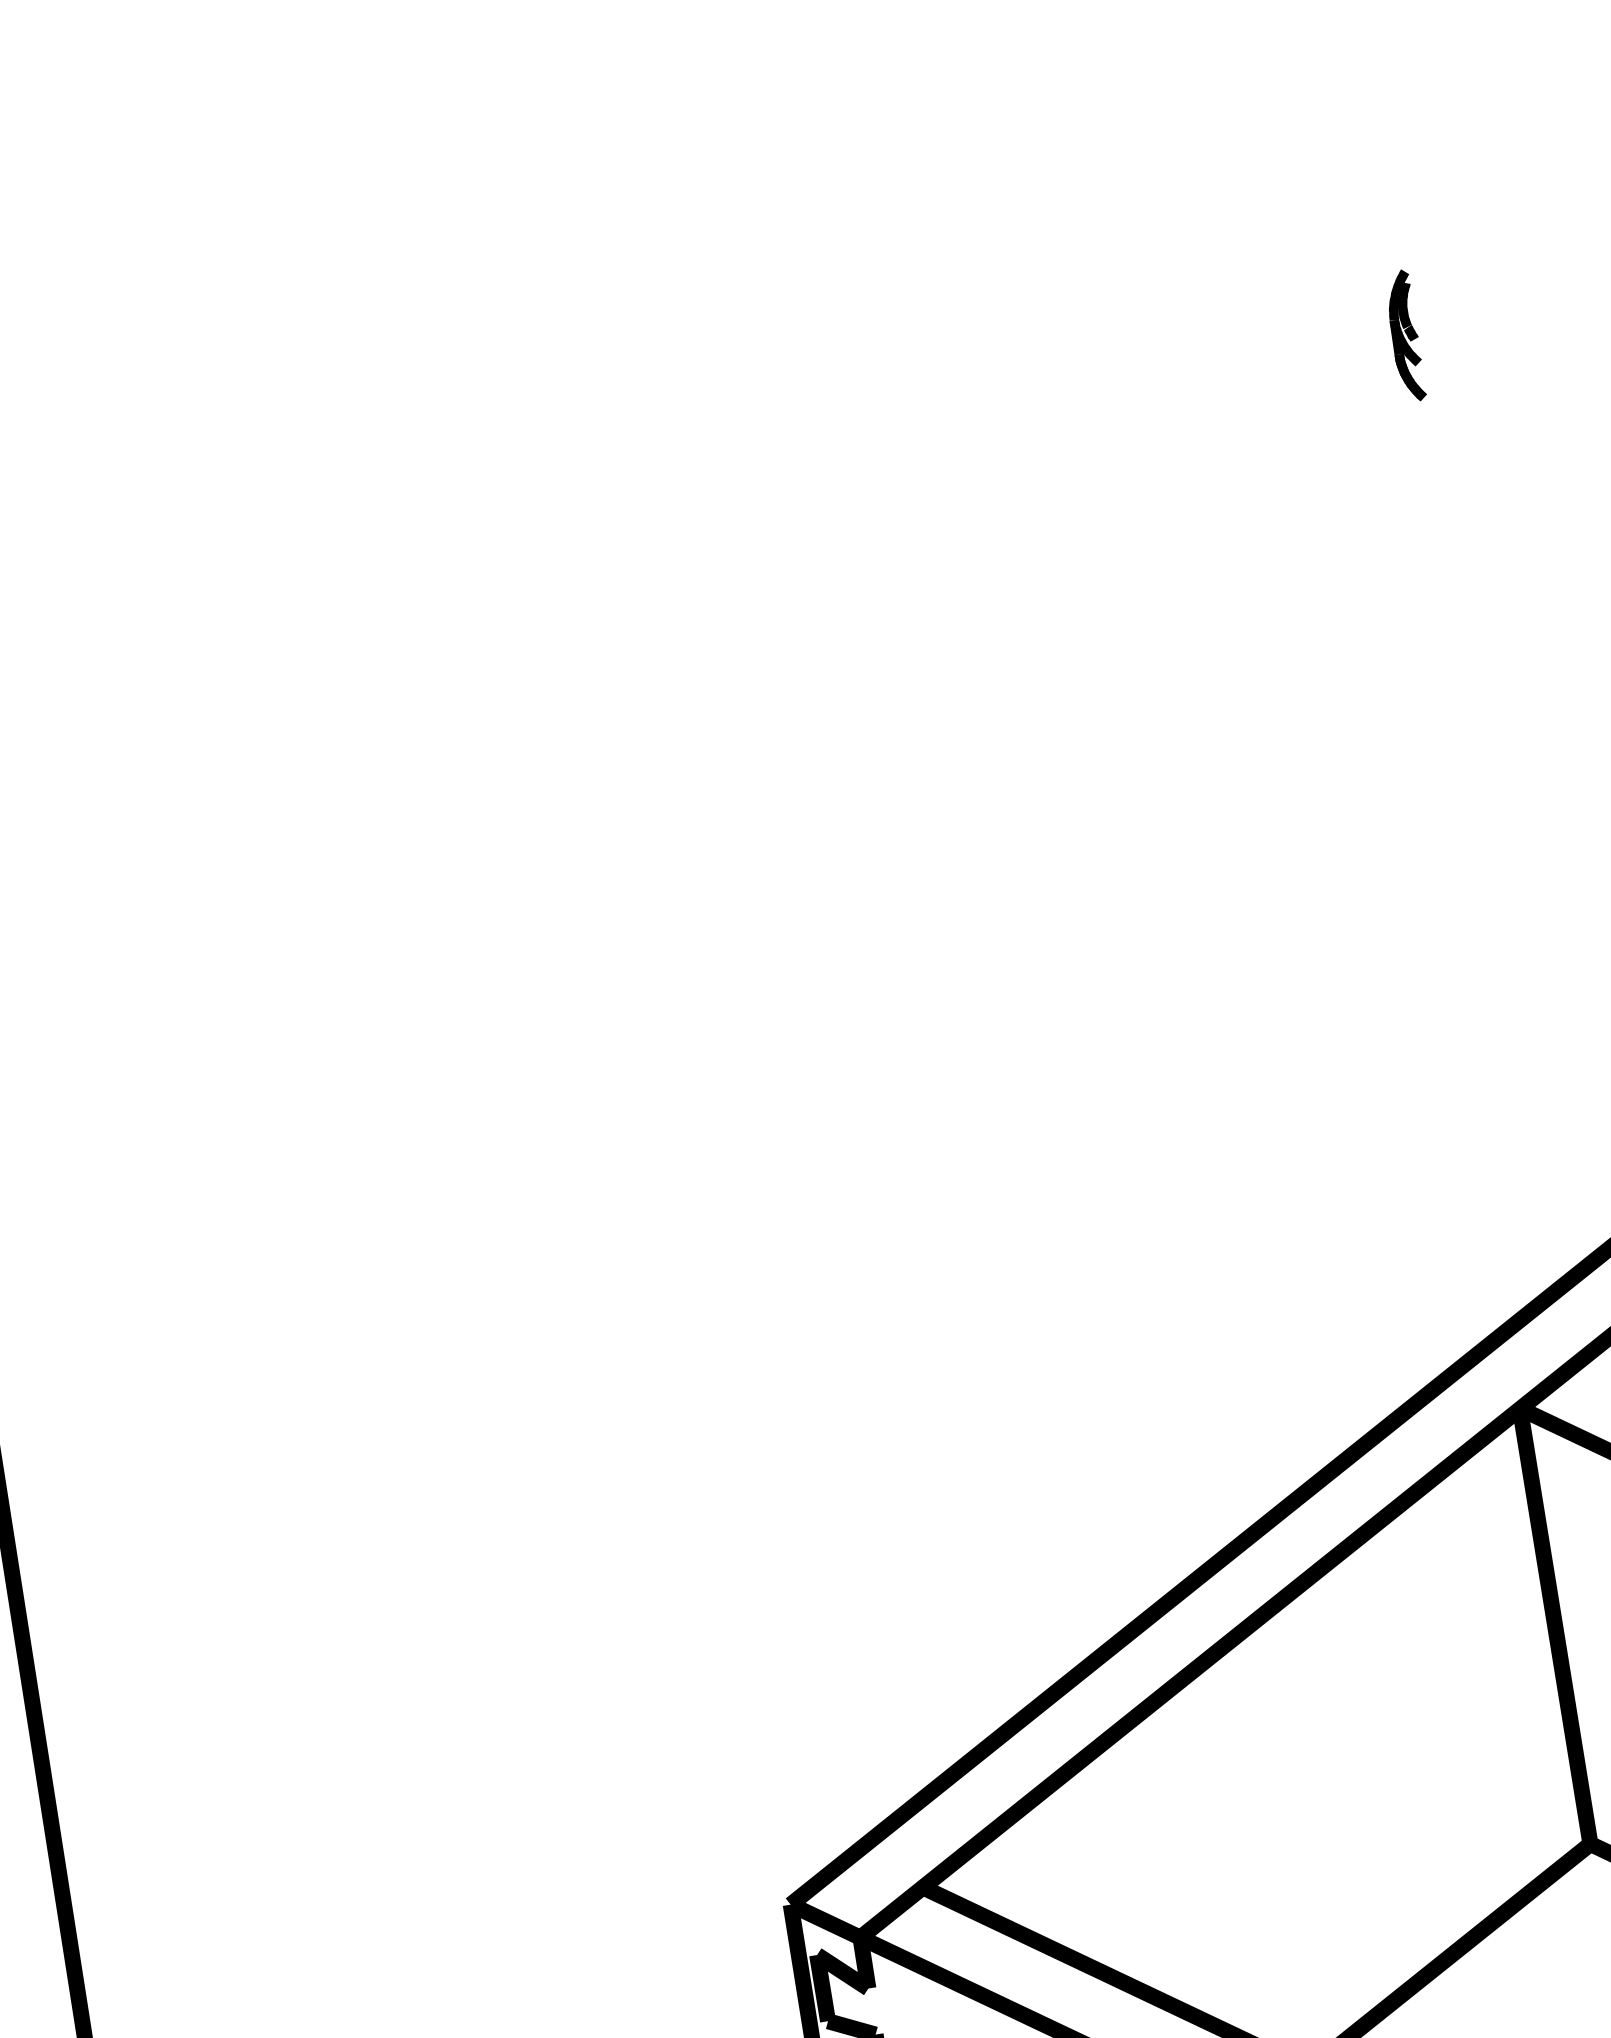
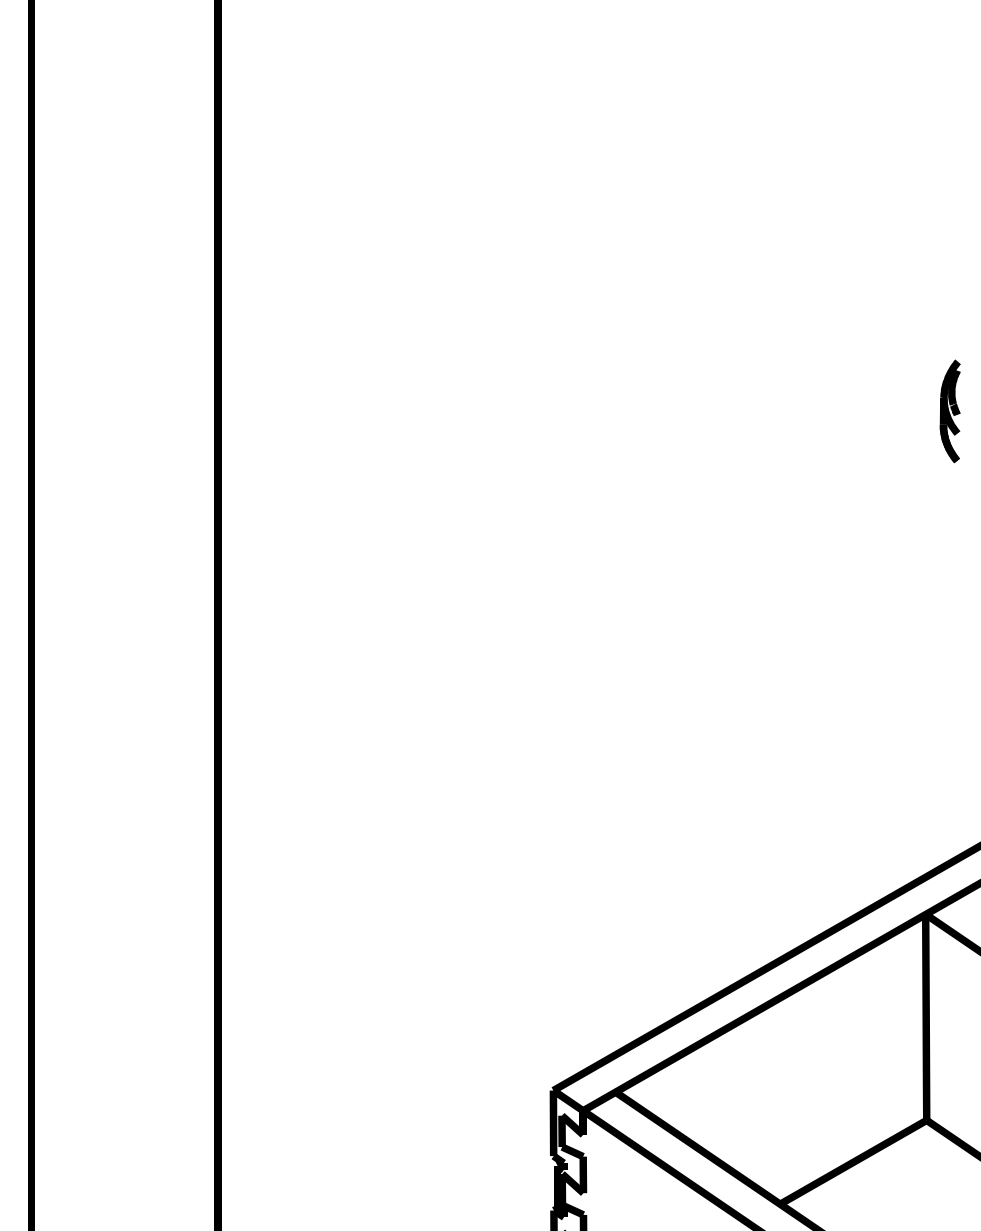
part: (1403, 336) -> (949, 411), size x1.67

